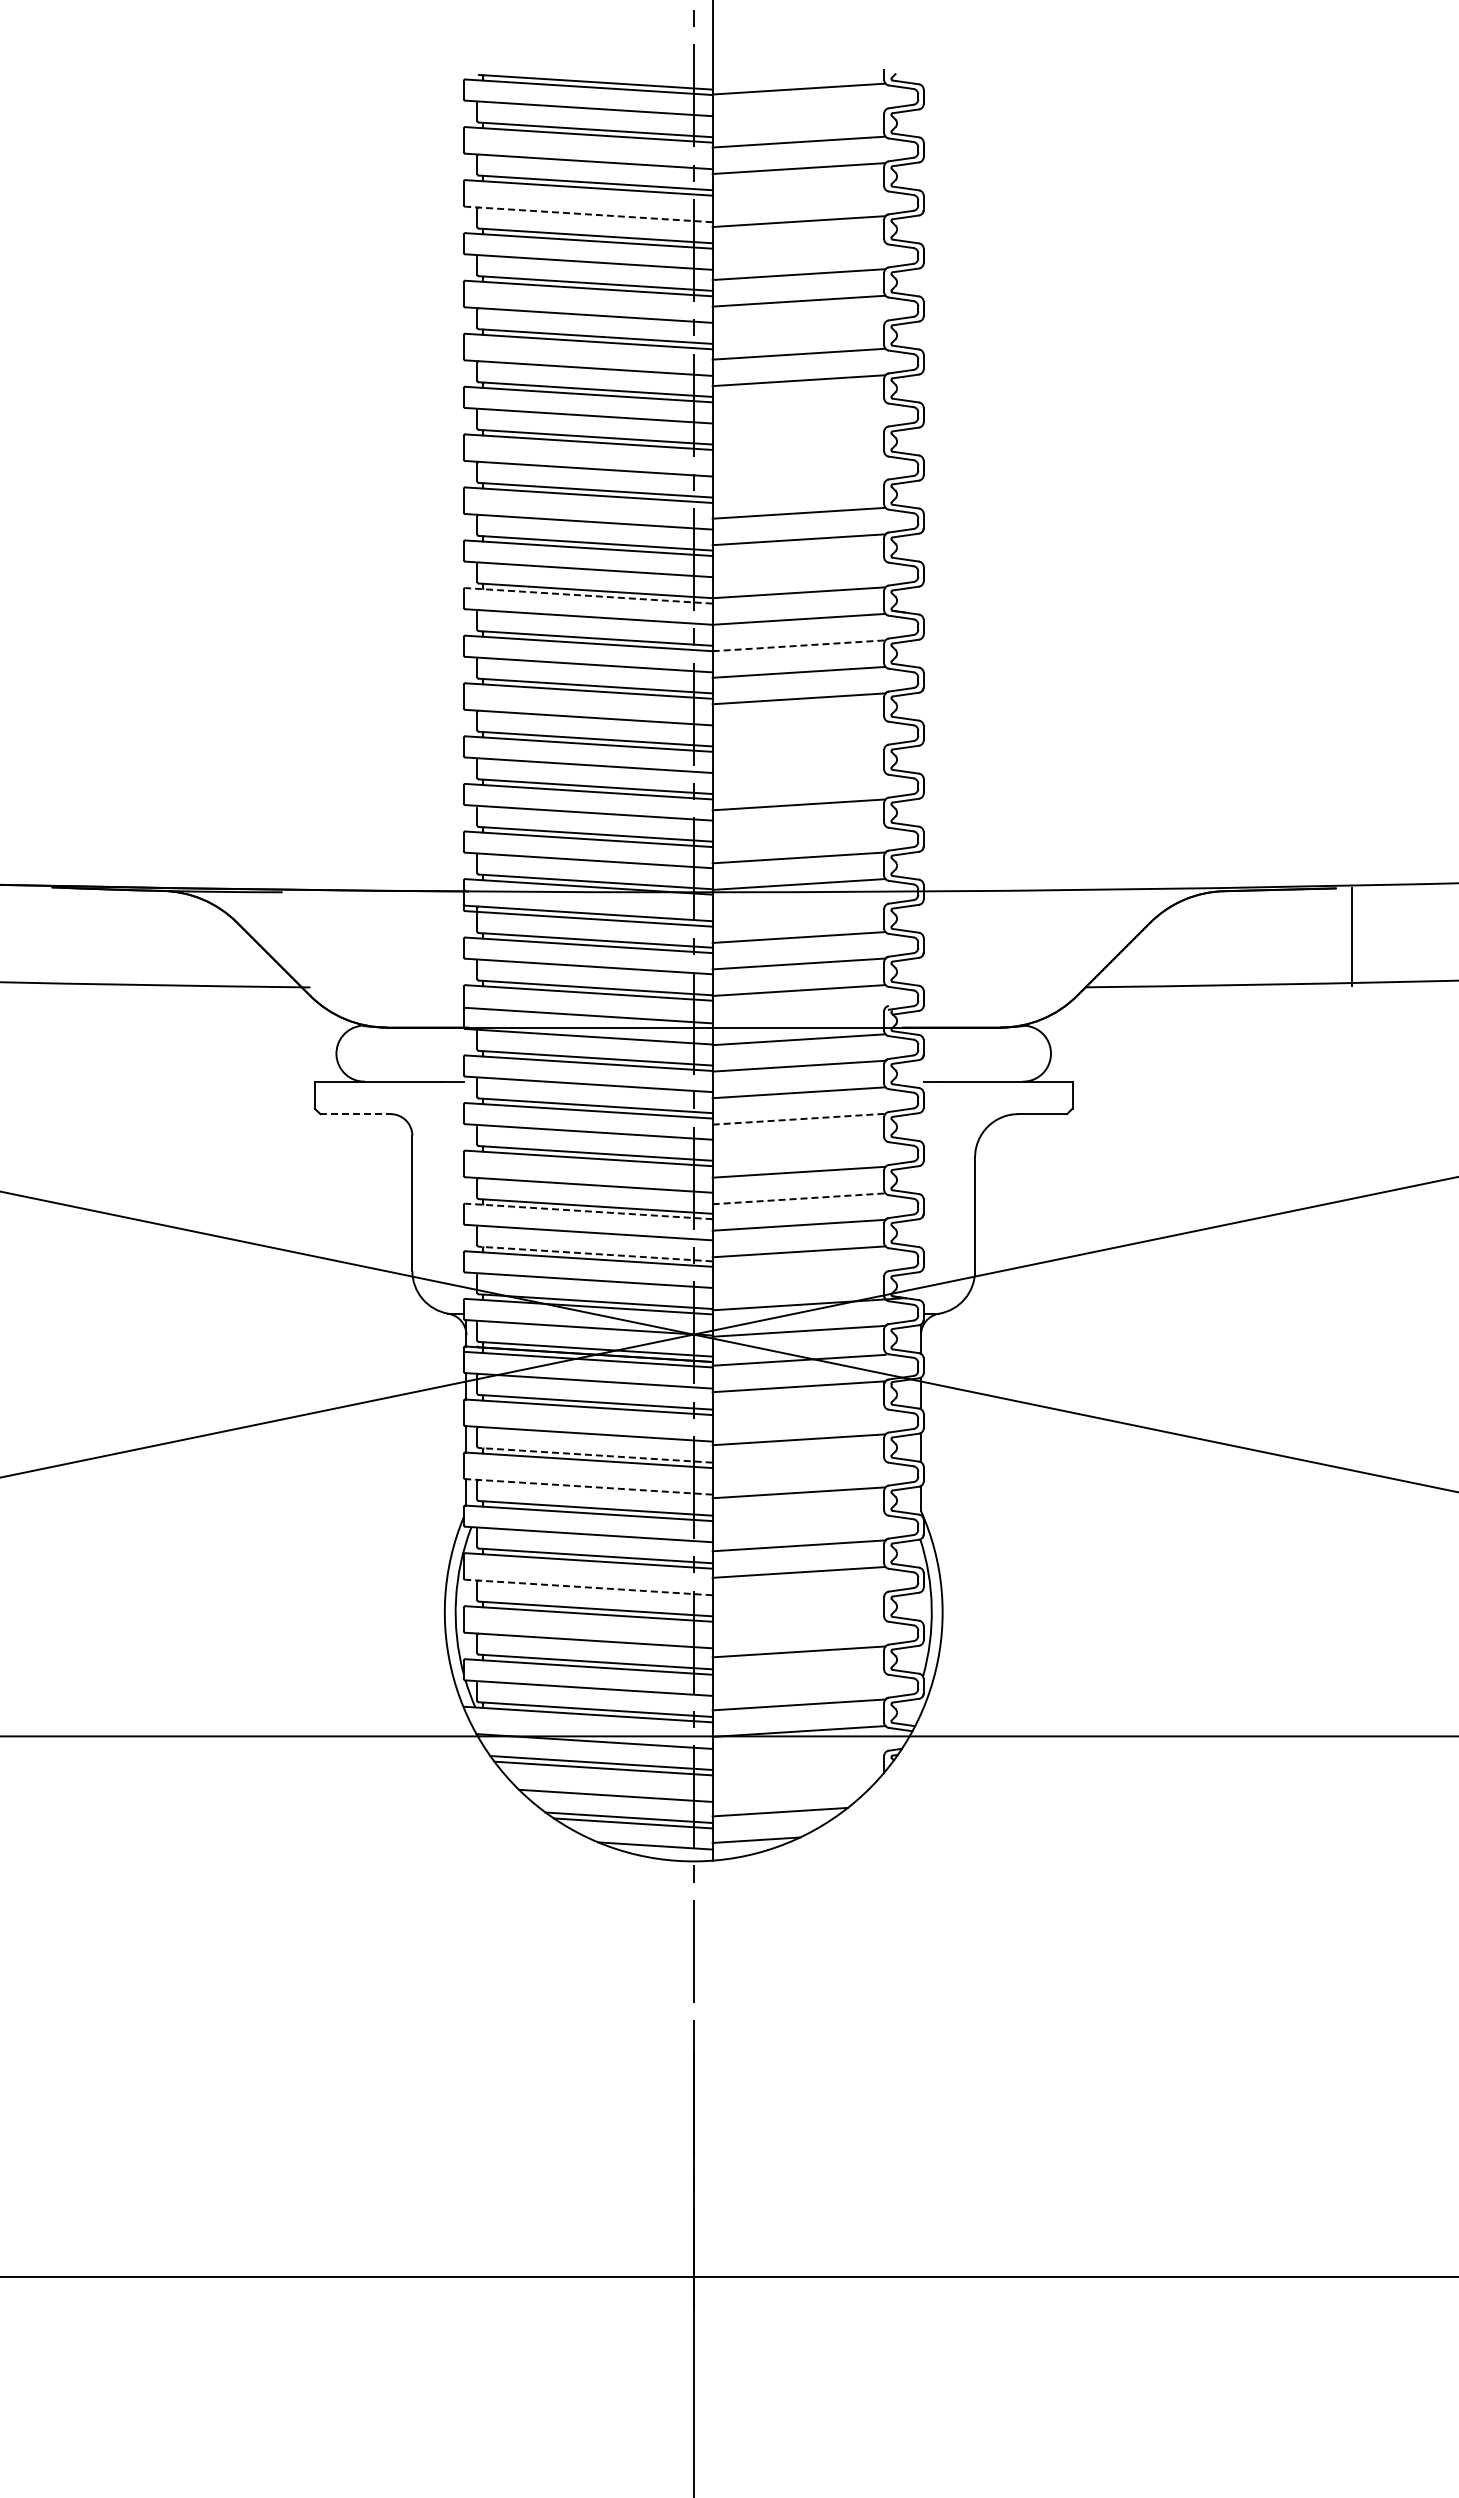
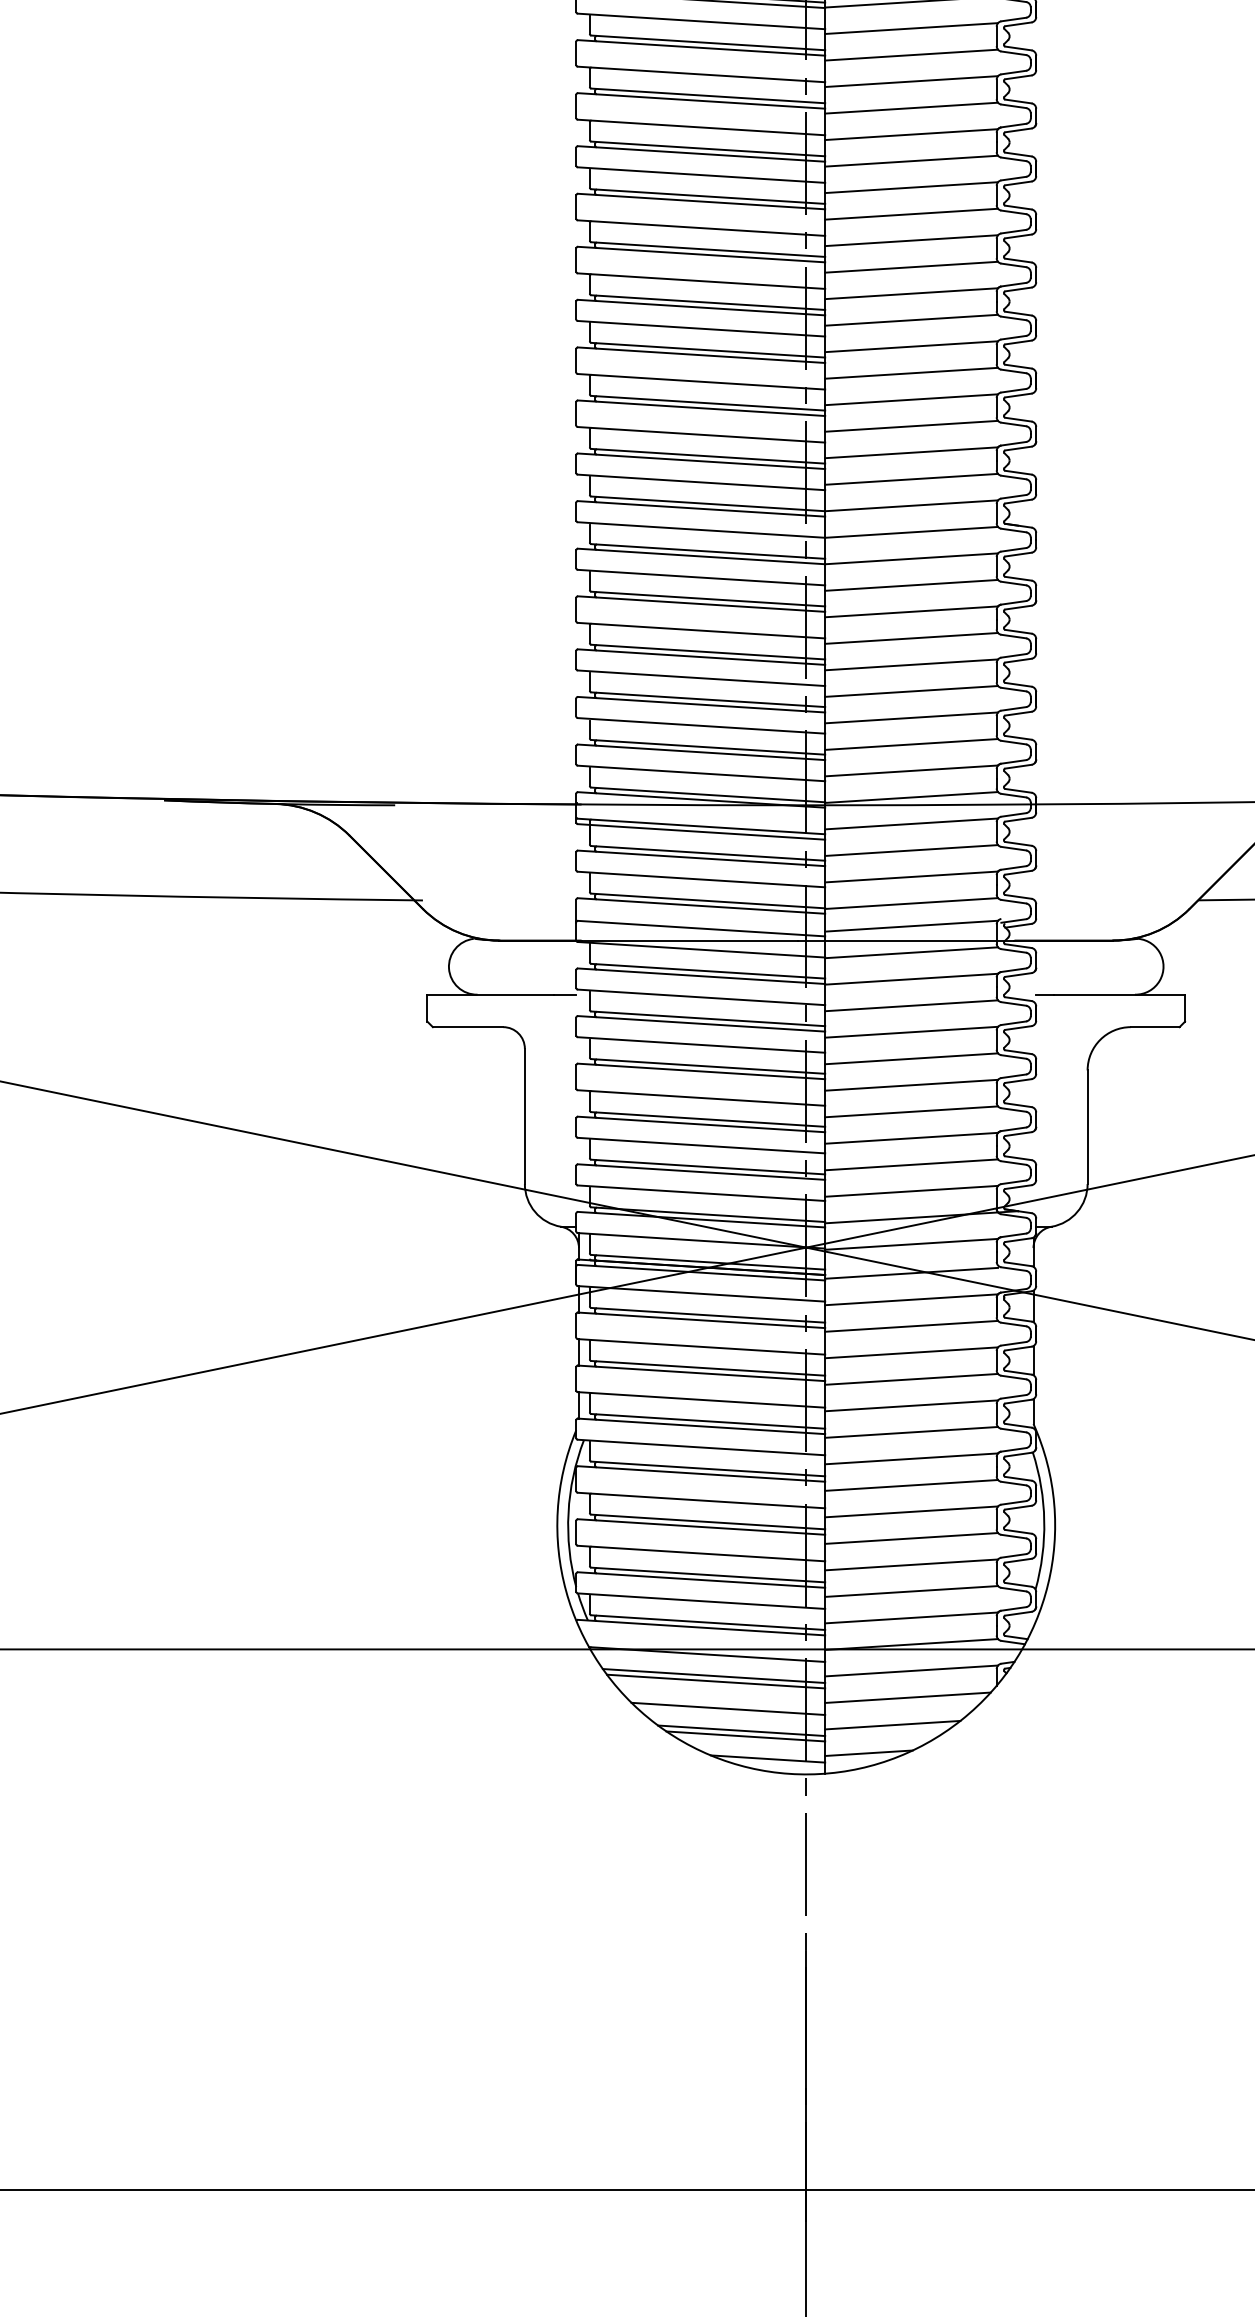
line: (798, 115) -> (911, 28), added
line: (798, 194) -> (911, 107), added
line: (588, 214) -> (701, 127), dashed -> solid
line: (798, 247) -> (911, 160), added
line: (798, 327) -> (911, 240), added
line: (798, 406) -> (911, 319), added
line: (798, 433) -> (911, 346), added
line: (798, 459) -> (911, 372), added
line: (798, 486) -> (911, 399), added
line: (798, 565) -> (911, 478), added
line: (589, 595) -> (702, 508), dashed -> solid
line: (799, 645) -> (912, 558), dashed -> solid
line: (798, 724) -> (911, 637), added
line: (798, 751) -> (911, 664), added
line: (798, 778) -> (911, 691), added
line: (798, 831) -> (911, 744), added
line: (798, 910) -> (911, 823), added
line: (798, 1012) -> (911, 925), added
line: (356, 1114) -> (469, 1027), dashed -> solid
line: (799, 1119) -> (912, 1032), dashed -> solid
line: (798, 1145) -> (911, 1058), added
line: (799, 1198) -> (912, 1111), dashed -> solid
line: (589, 1211) -> (702, 1124), dashed -> solid
line: (595, 1254) -> (708, 1167), dashed -> solid
line: (798, 1277) -> (911, 1190), added
line: (798, 1412) -> (911, 1325), added
line: (595, 1455) -> (708, 1368), dashed -> solid
line: (798, 1465) -> (911, 1378), added
line: (588, 1486) -> (701, 1399), dashed -> solid
line: (798, 1518) -> (911, 1431), added
line: (588, 1587) -> (701, 1500), dashed -> solid
line: (798, 1598) -> (911, 1511), added
line: (798, 1625) -> (911, 1538), added
line: (798, 1678) -> (911, 1591), added
line: (798, 1757) -> (911, 1670), added
line: (795, 1784) -> (908, 1697), added

